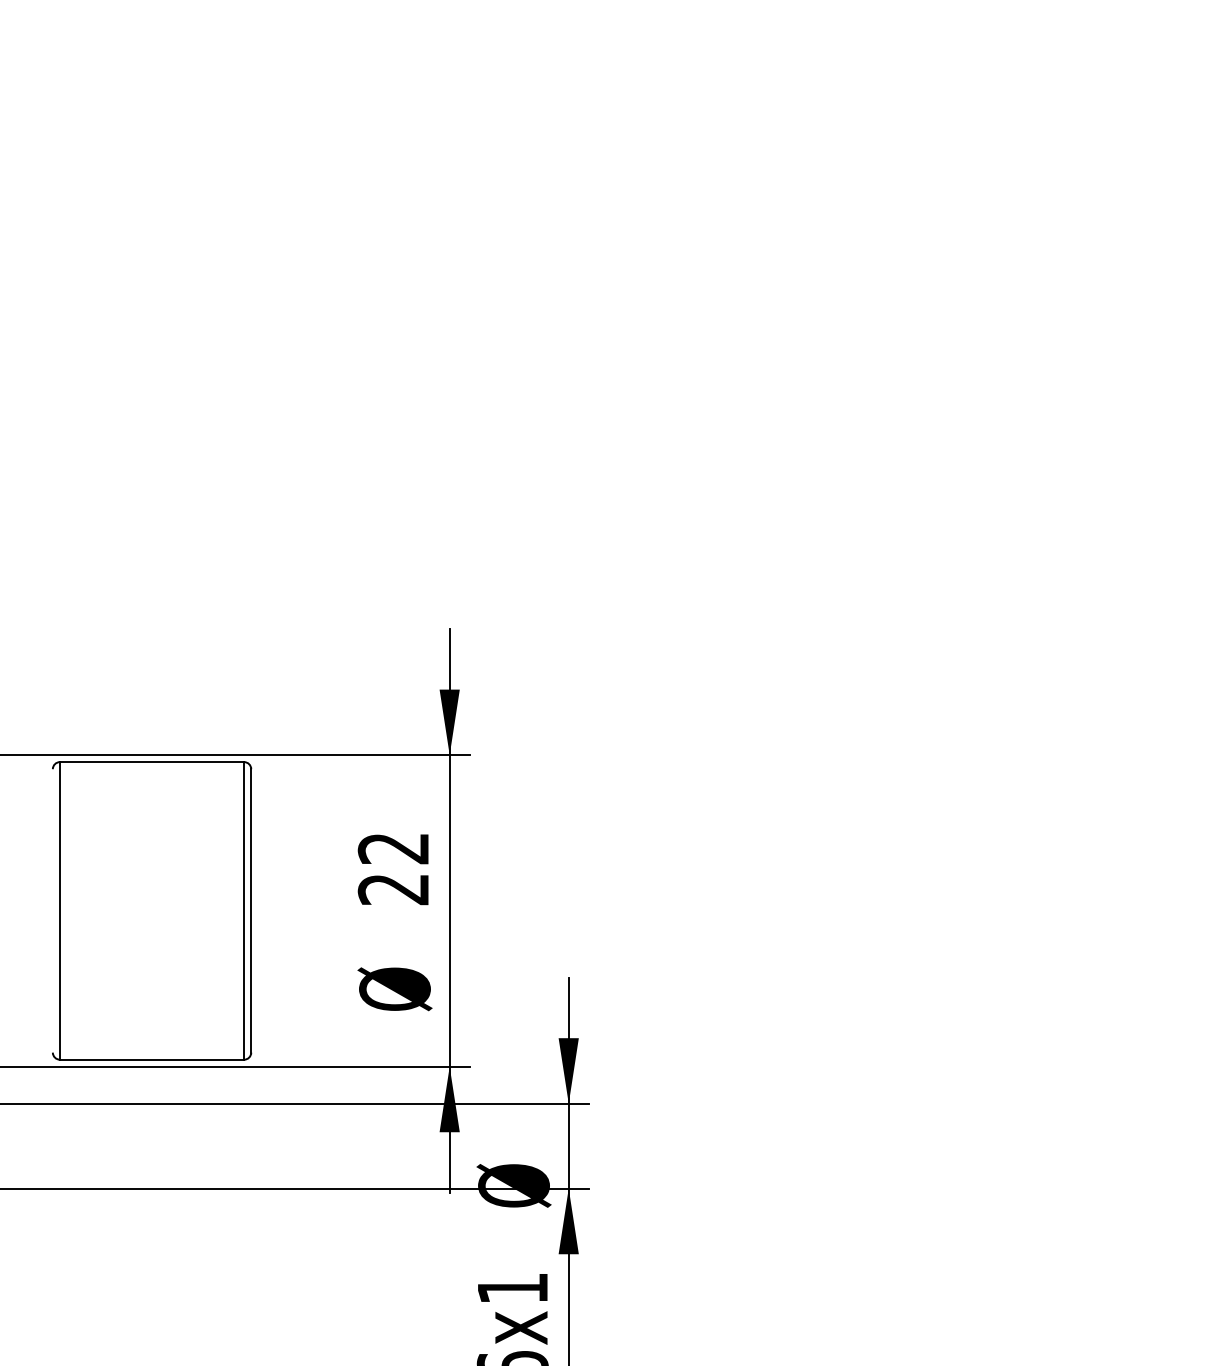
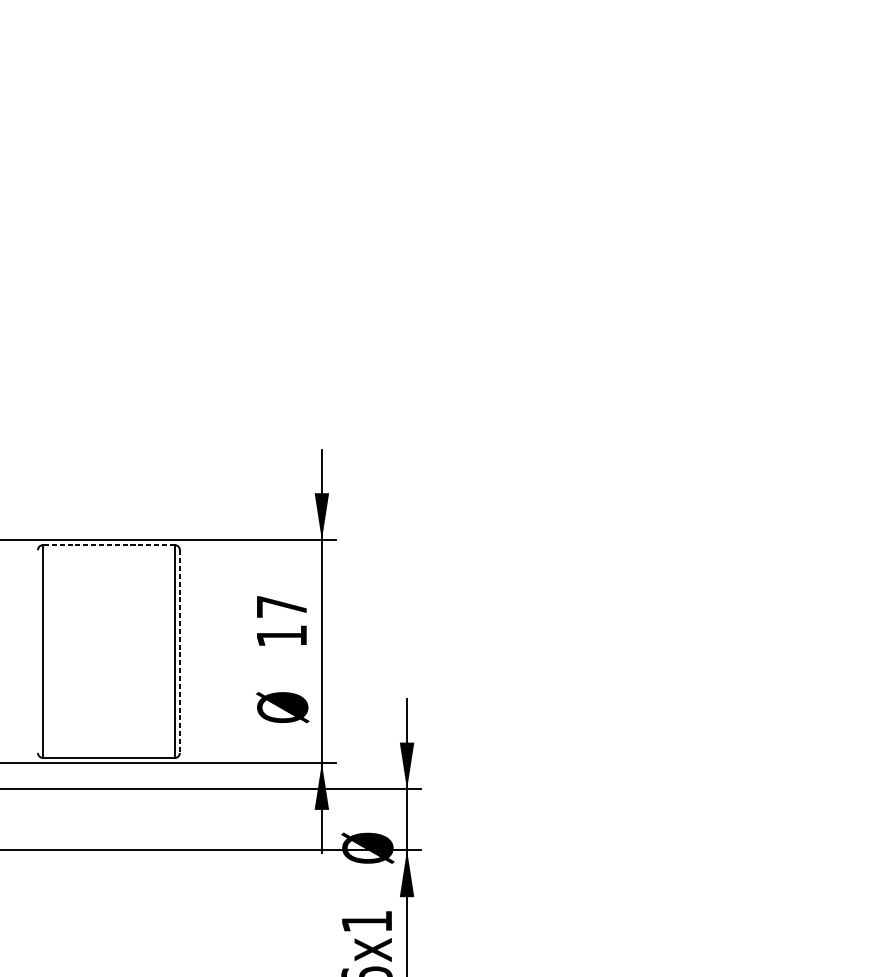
line: (151, 762) -> (108, 545), solid -> dashed
text: (392, 869) -> (280, 621), 22 -> 17
line: (251, 910) -> (180, 651), solid -> dashed

